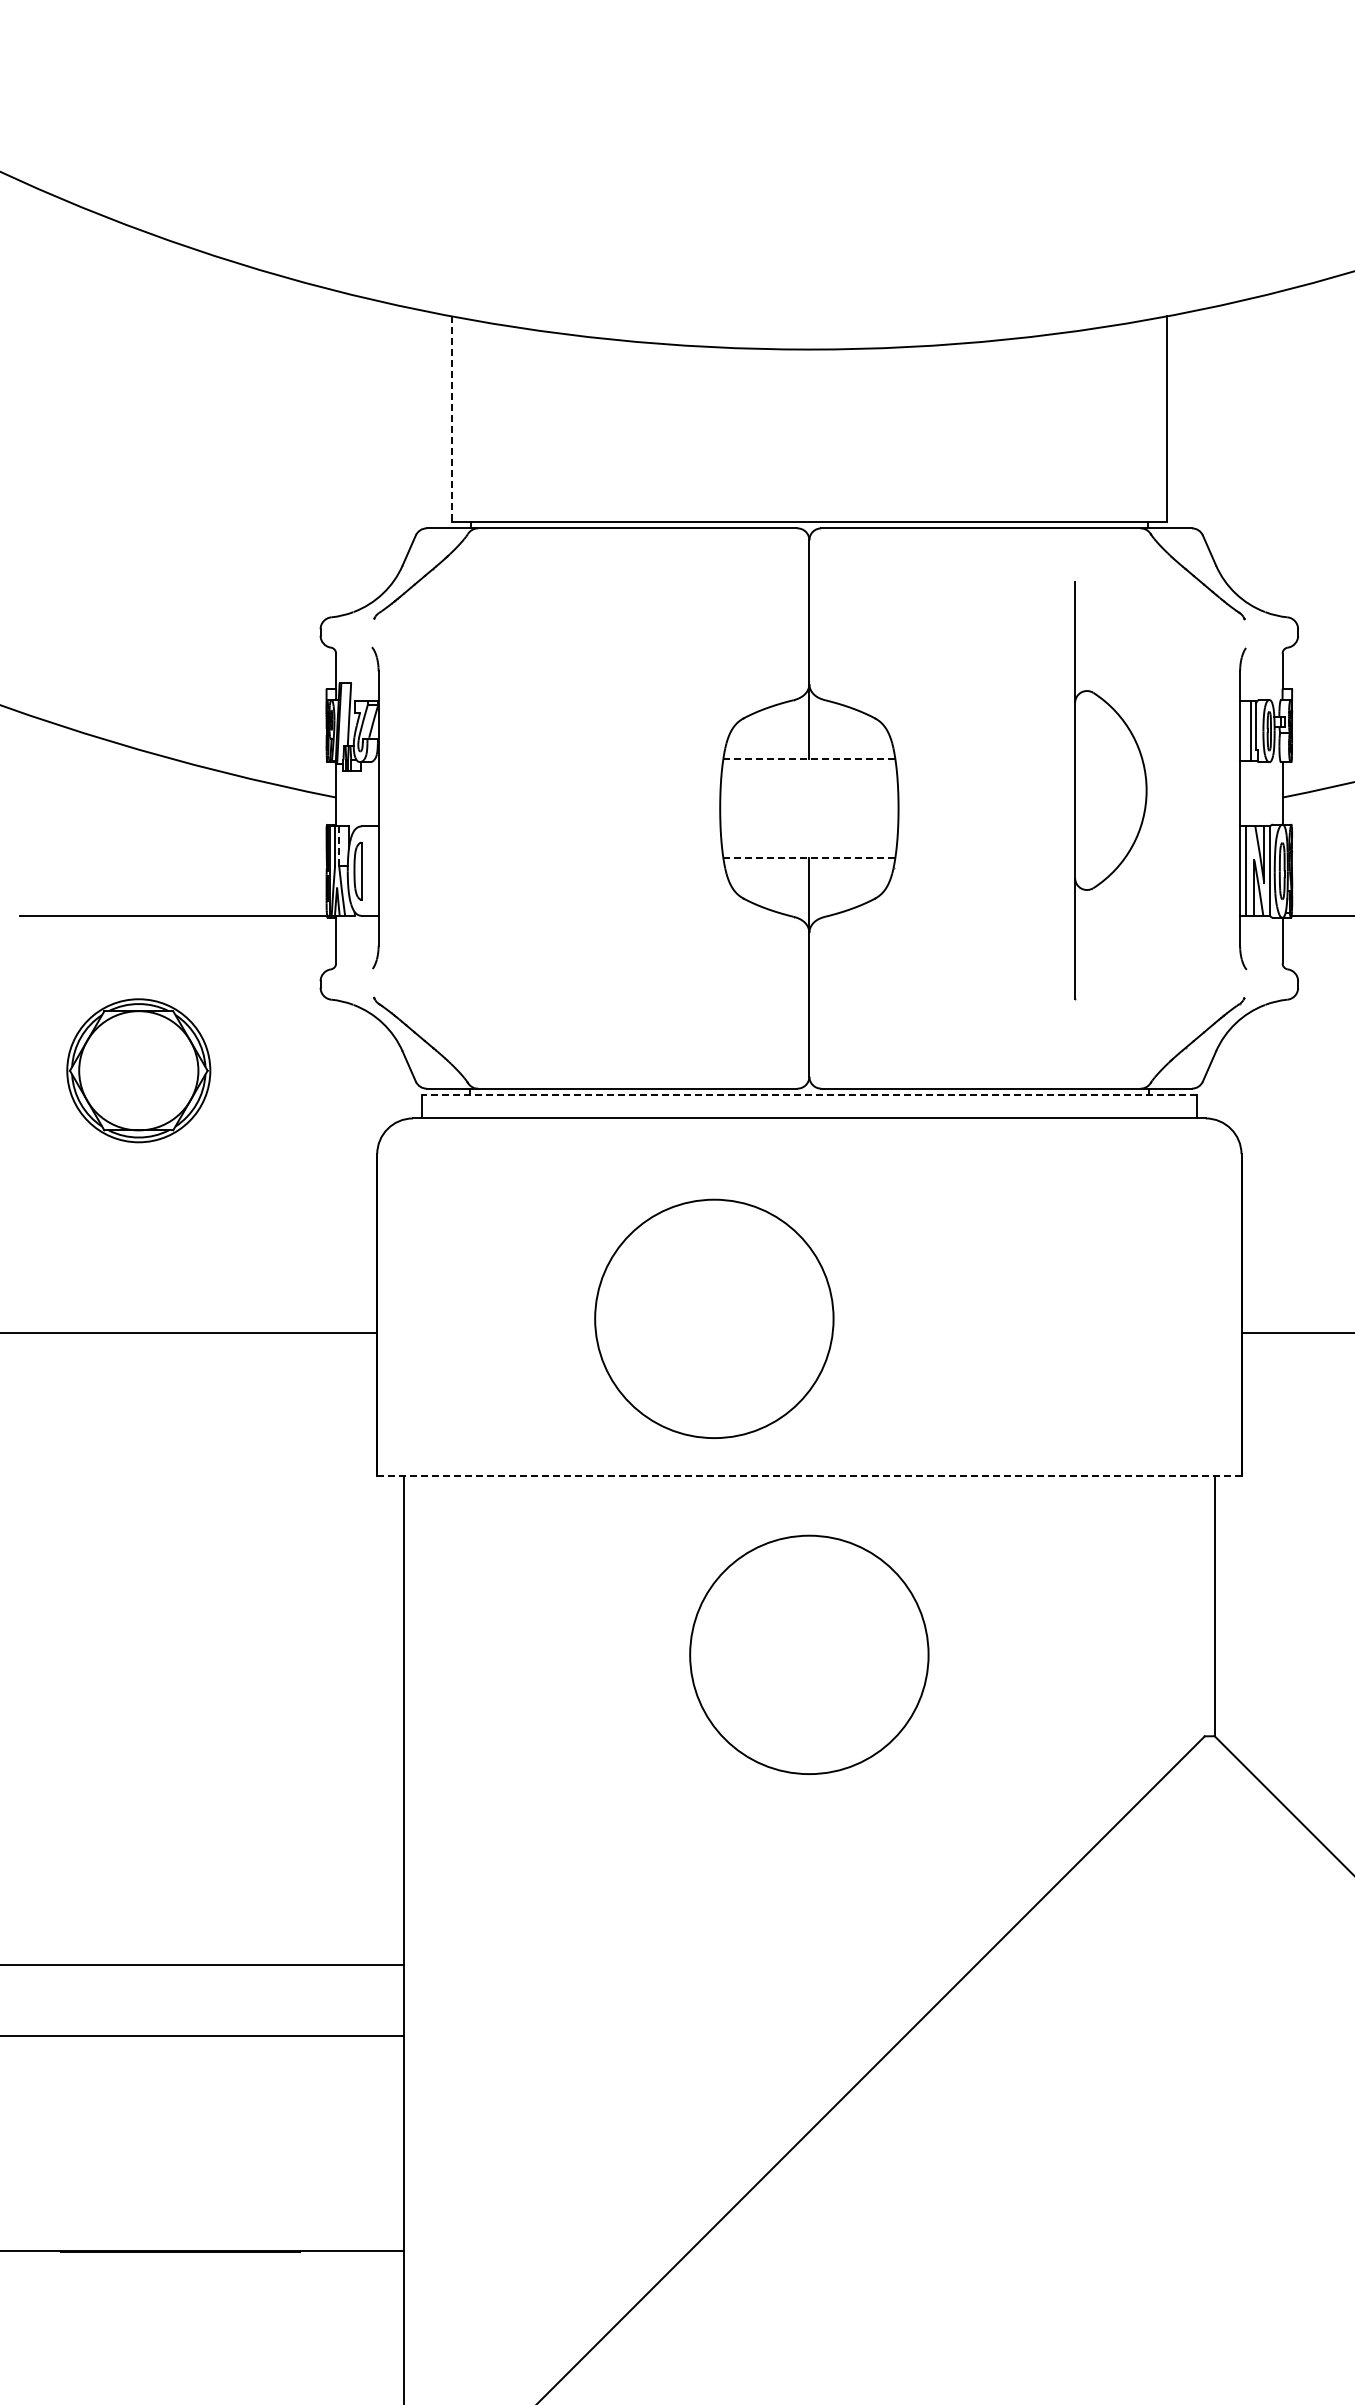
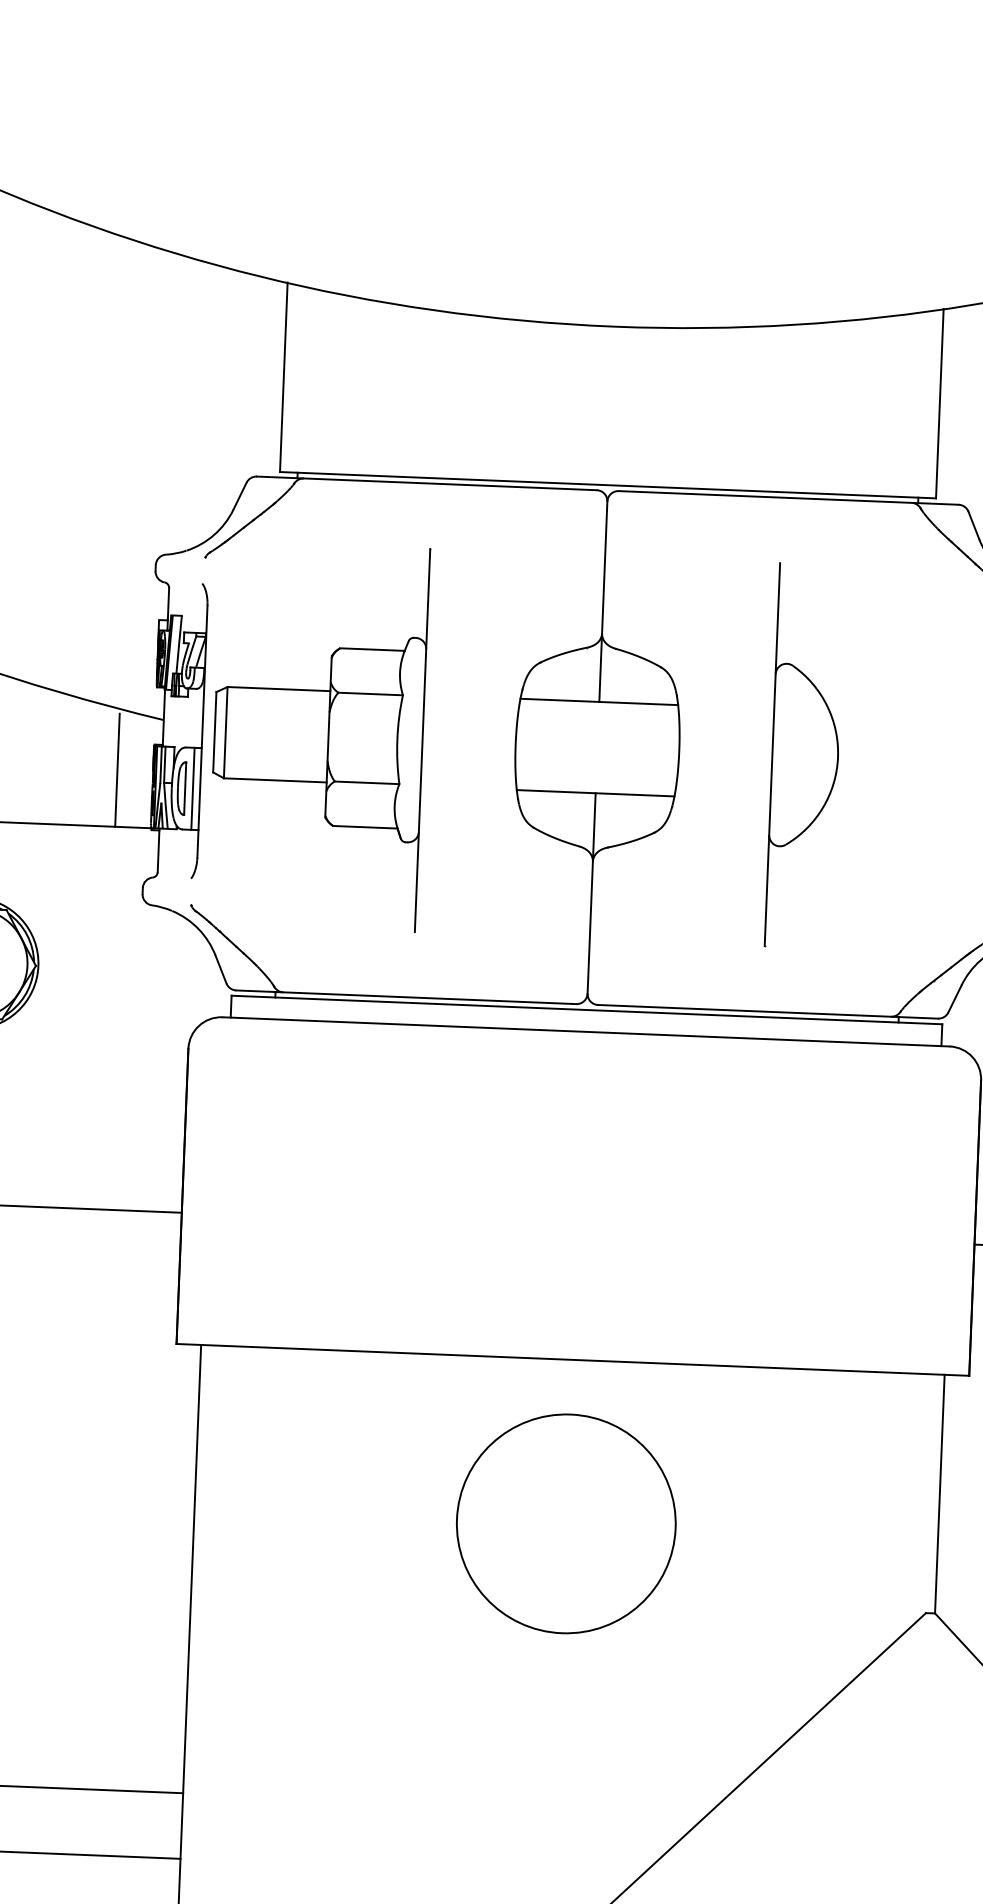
line: (451, 419) -> (283, 377), dashed -> solid
line: (809, 758) -> (599, 701), dashed -> solid
part: (1110, 790) -> (804, 755), moved
part: (505, 808) -> (318, 736), added
line: (339, 846) -> (165, 765), dashed -> solid
line: (287, 853) -> (117, 769), added
line: (809, 858) -> (595, 793), dashed -> solid
line: (370, 870) -> (192, 788), added
line: (808, 1094) -> (586, 1009), dashed -> solid
circle: (714, 1318) -> (491, 1211), removed
line: (808, 1476) -> (572, 1360), dashed -> solid

